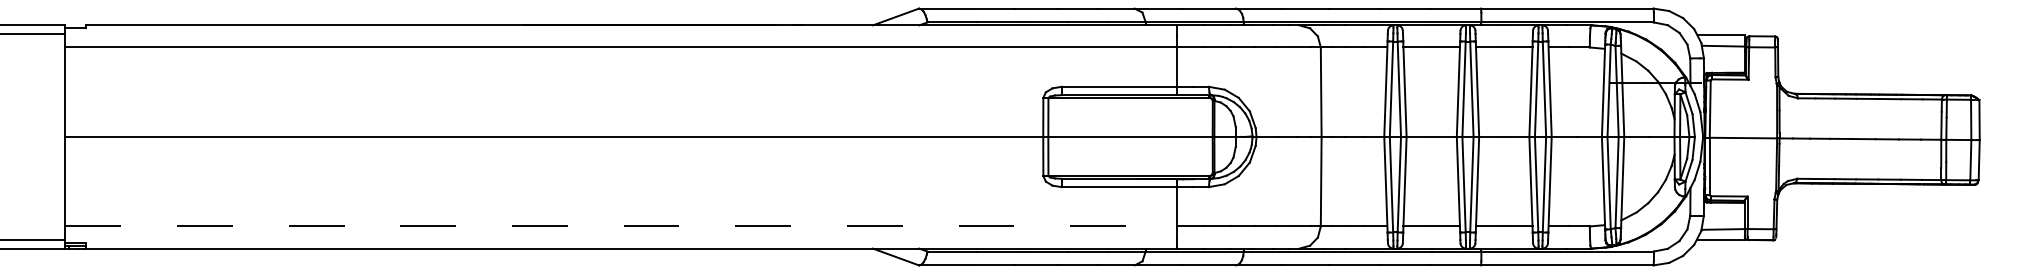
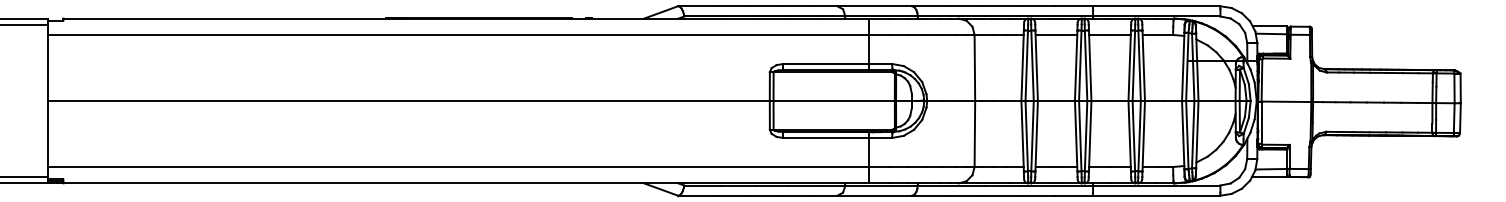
line: (622, 227) -> (459, 167), dashed -> solid

